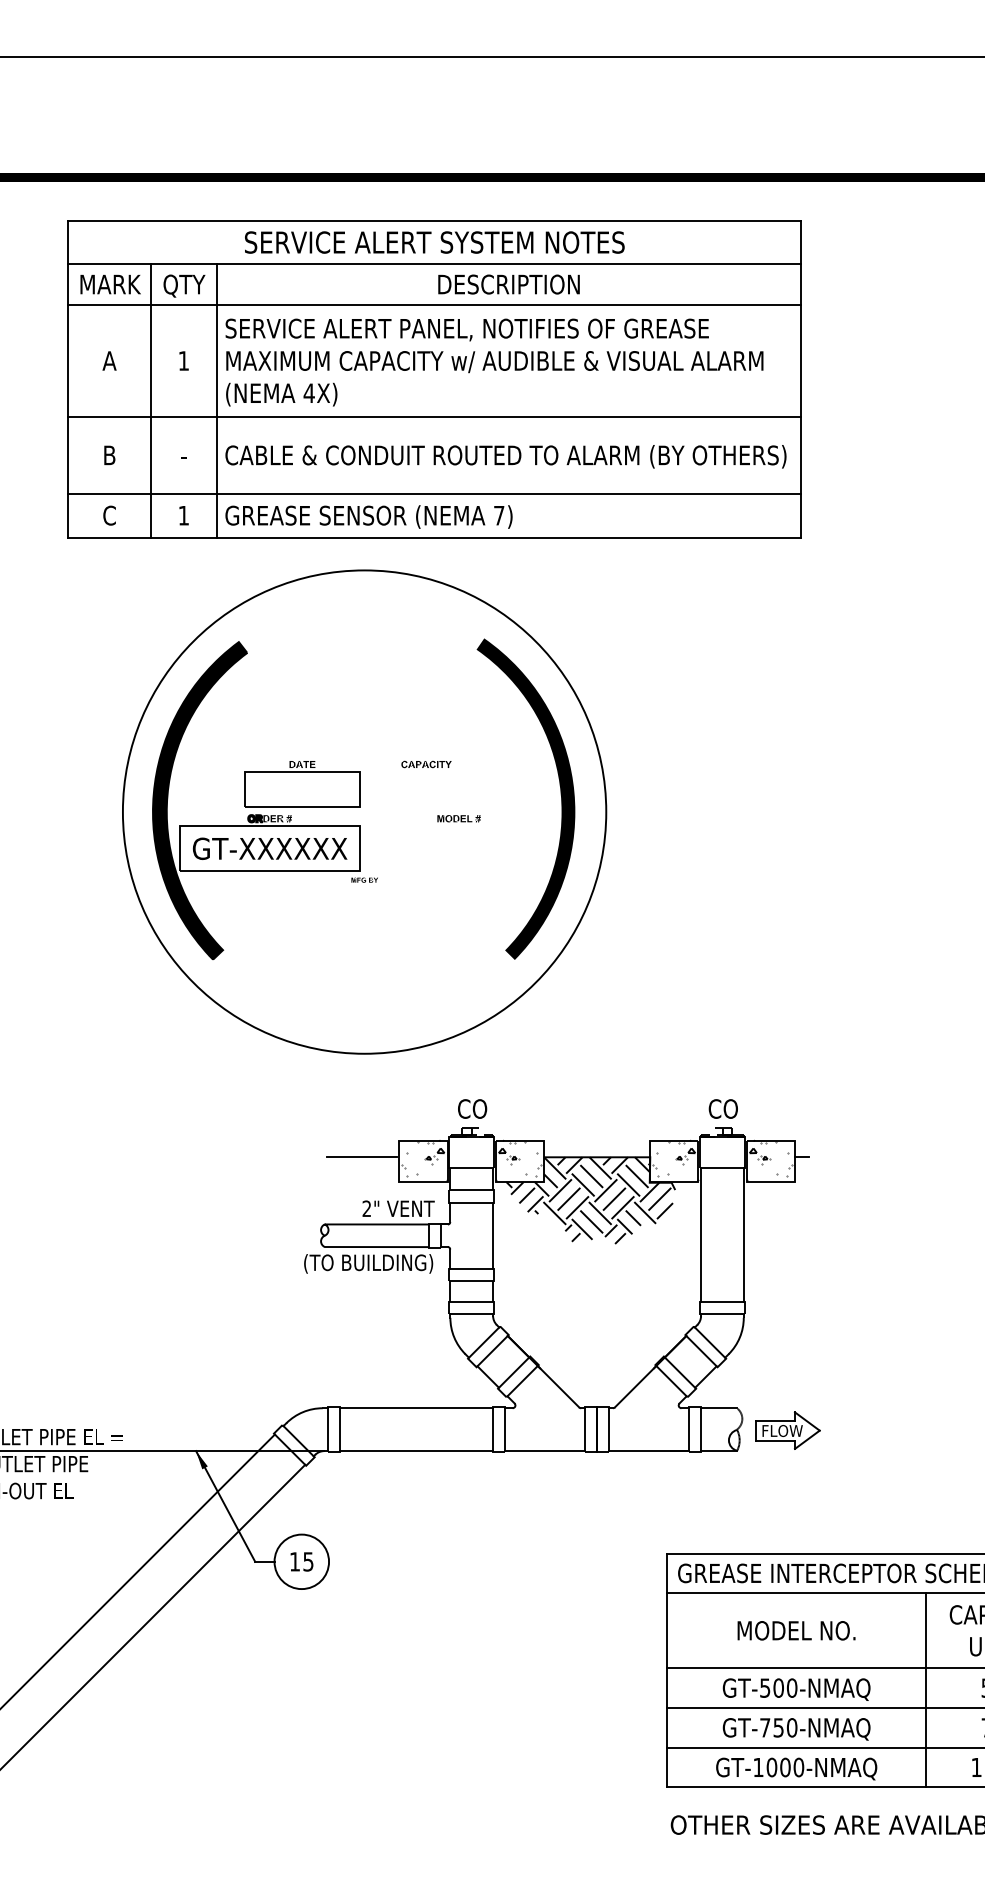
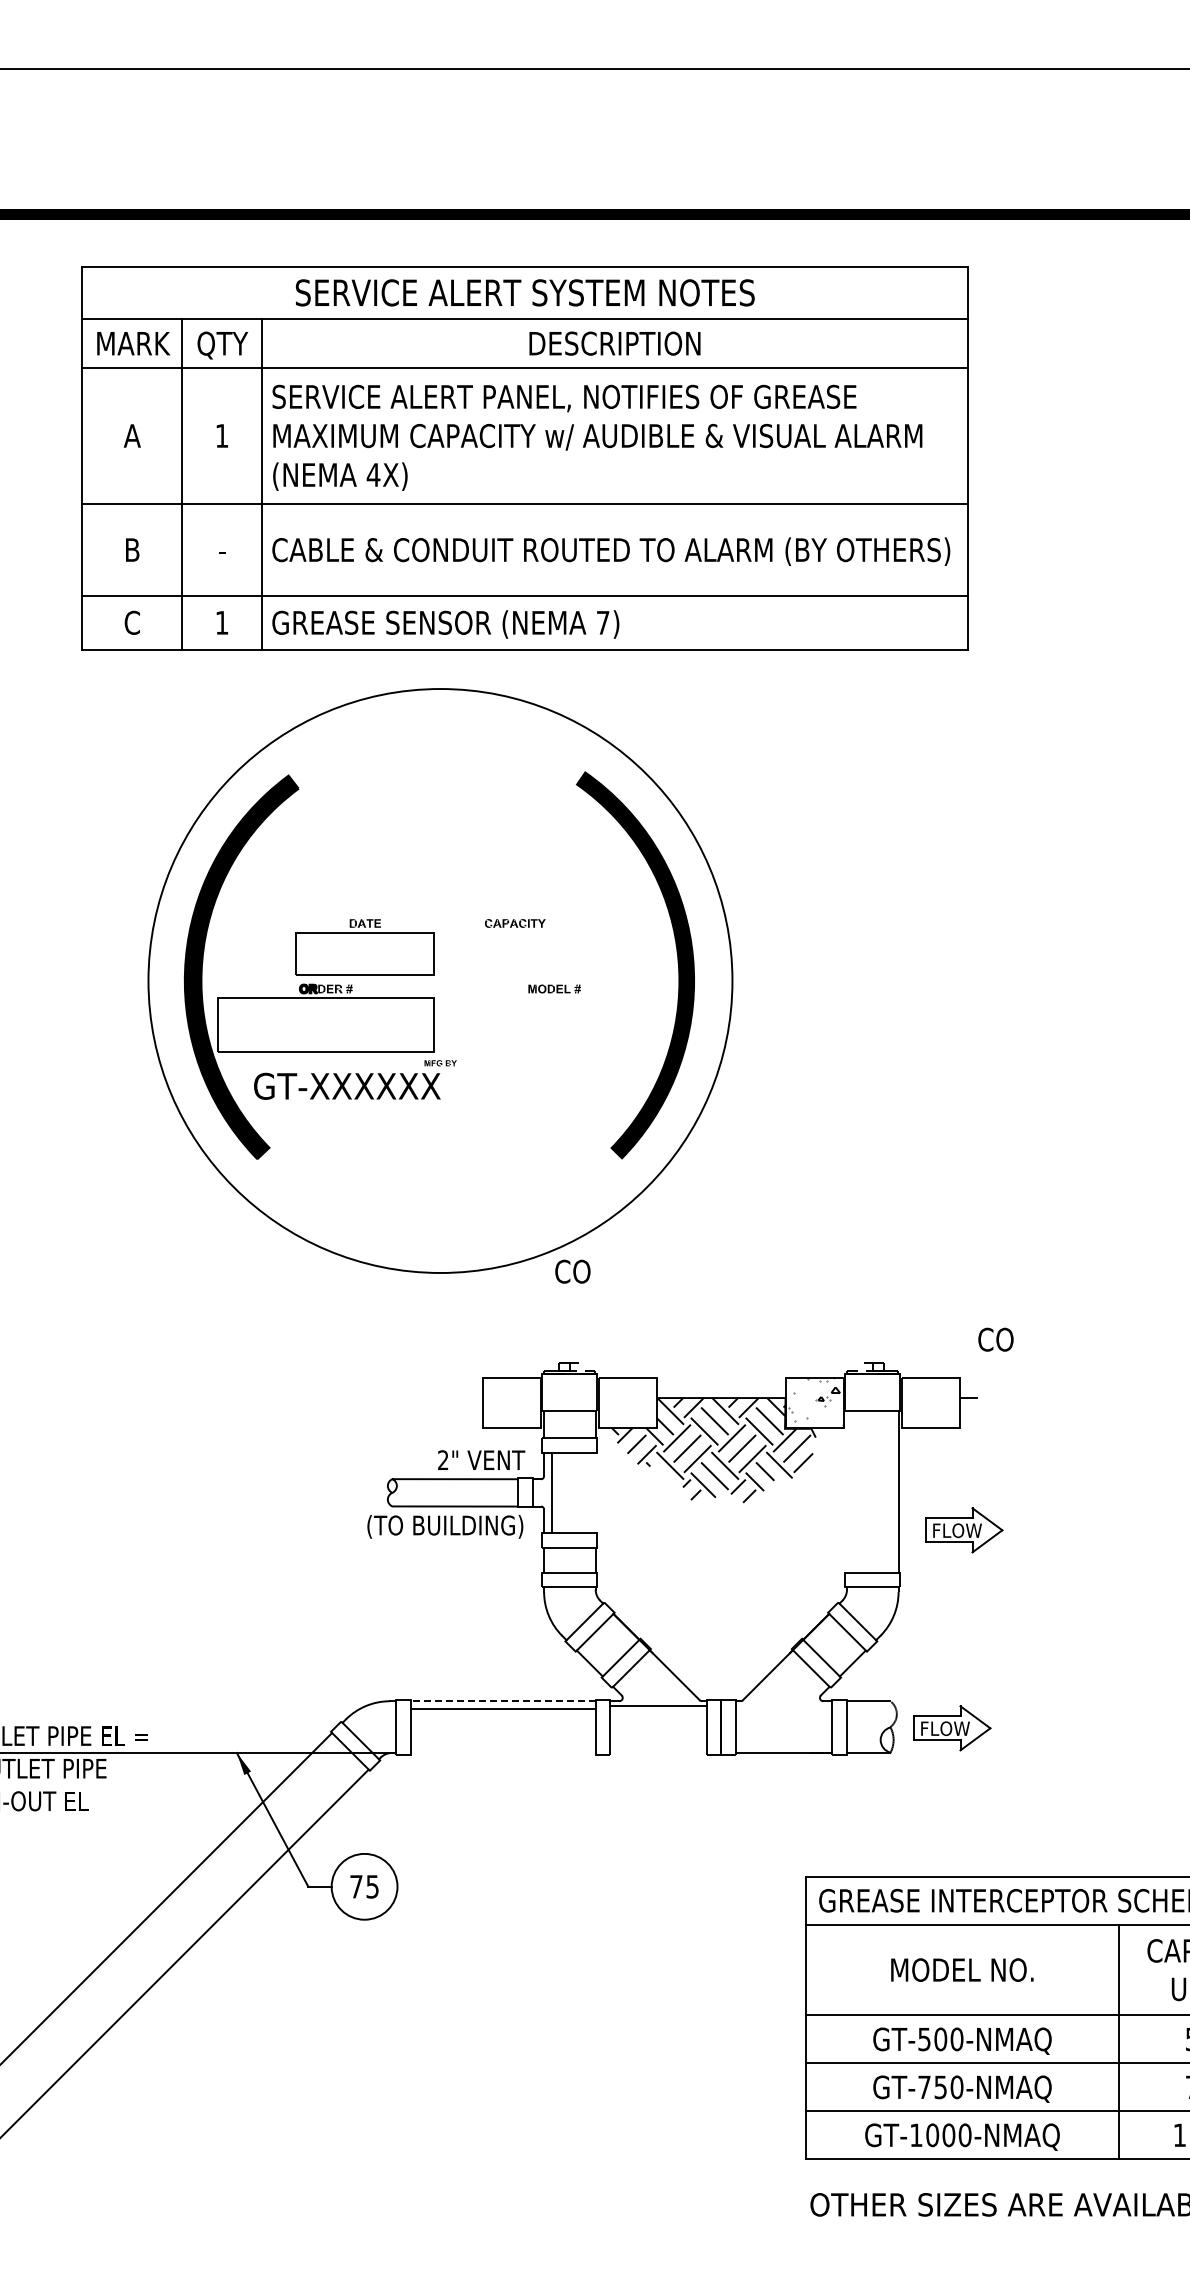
text: (270, 848) -> (347, 1085), moved
text: (472, 1108) -> (572, 1271), moved
text: (723, 1108) -> (995, 1339), moved
line: (362, 1157) -> (437, 1398), removed
hatch: (424, 1160) -> (512, 1401), removed
hatch: (518, 1160) -> (626, 1401), removed
hatch: (769, 1160) -> (929, 1401), removed
line: (700, 1234) -> (846, 1491), removed
line: (492, 1235) -> (551, 1492), moved
part: (798, 1266) -> (964, 1530), added
line: (416, 1408) -> (503, 1701), solid -> dashed
line: (415, 1451) -> (502, 1709), moved
line: (545, 1451) -> (658, 1706), moved
text: (295, 1561) -> (356, 1886), 15 -> 75

